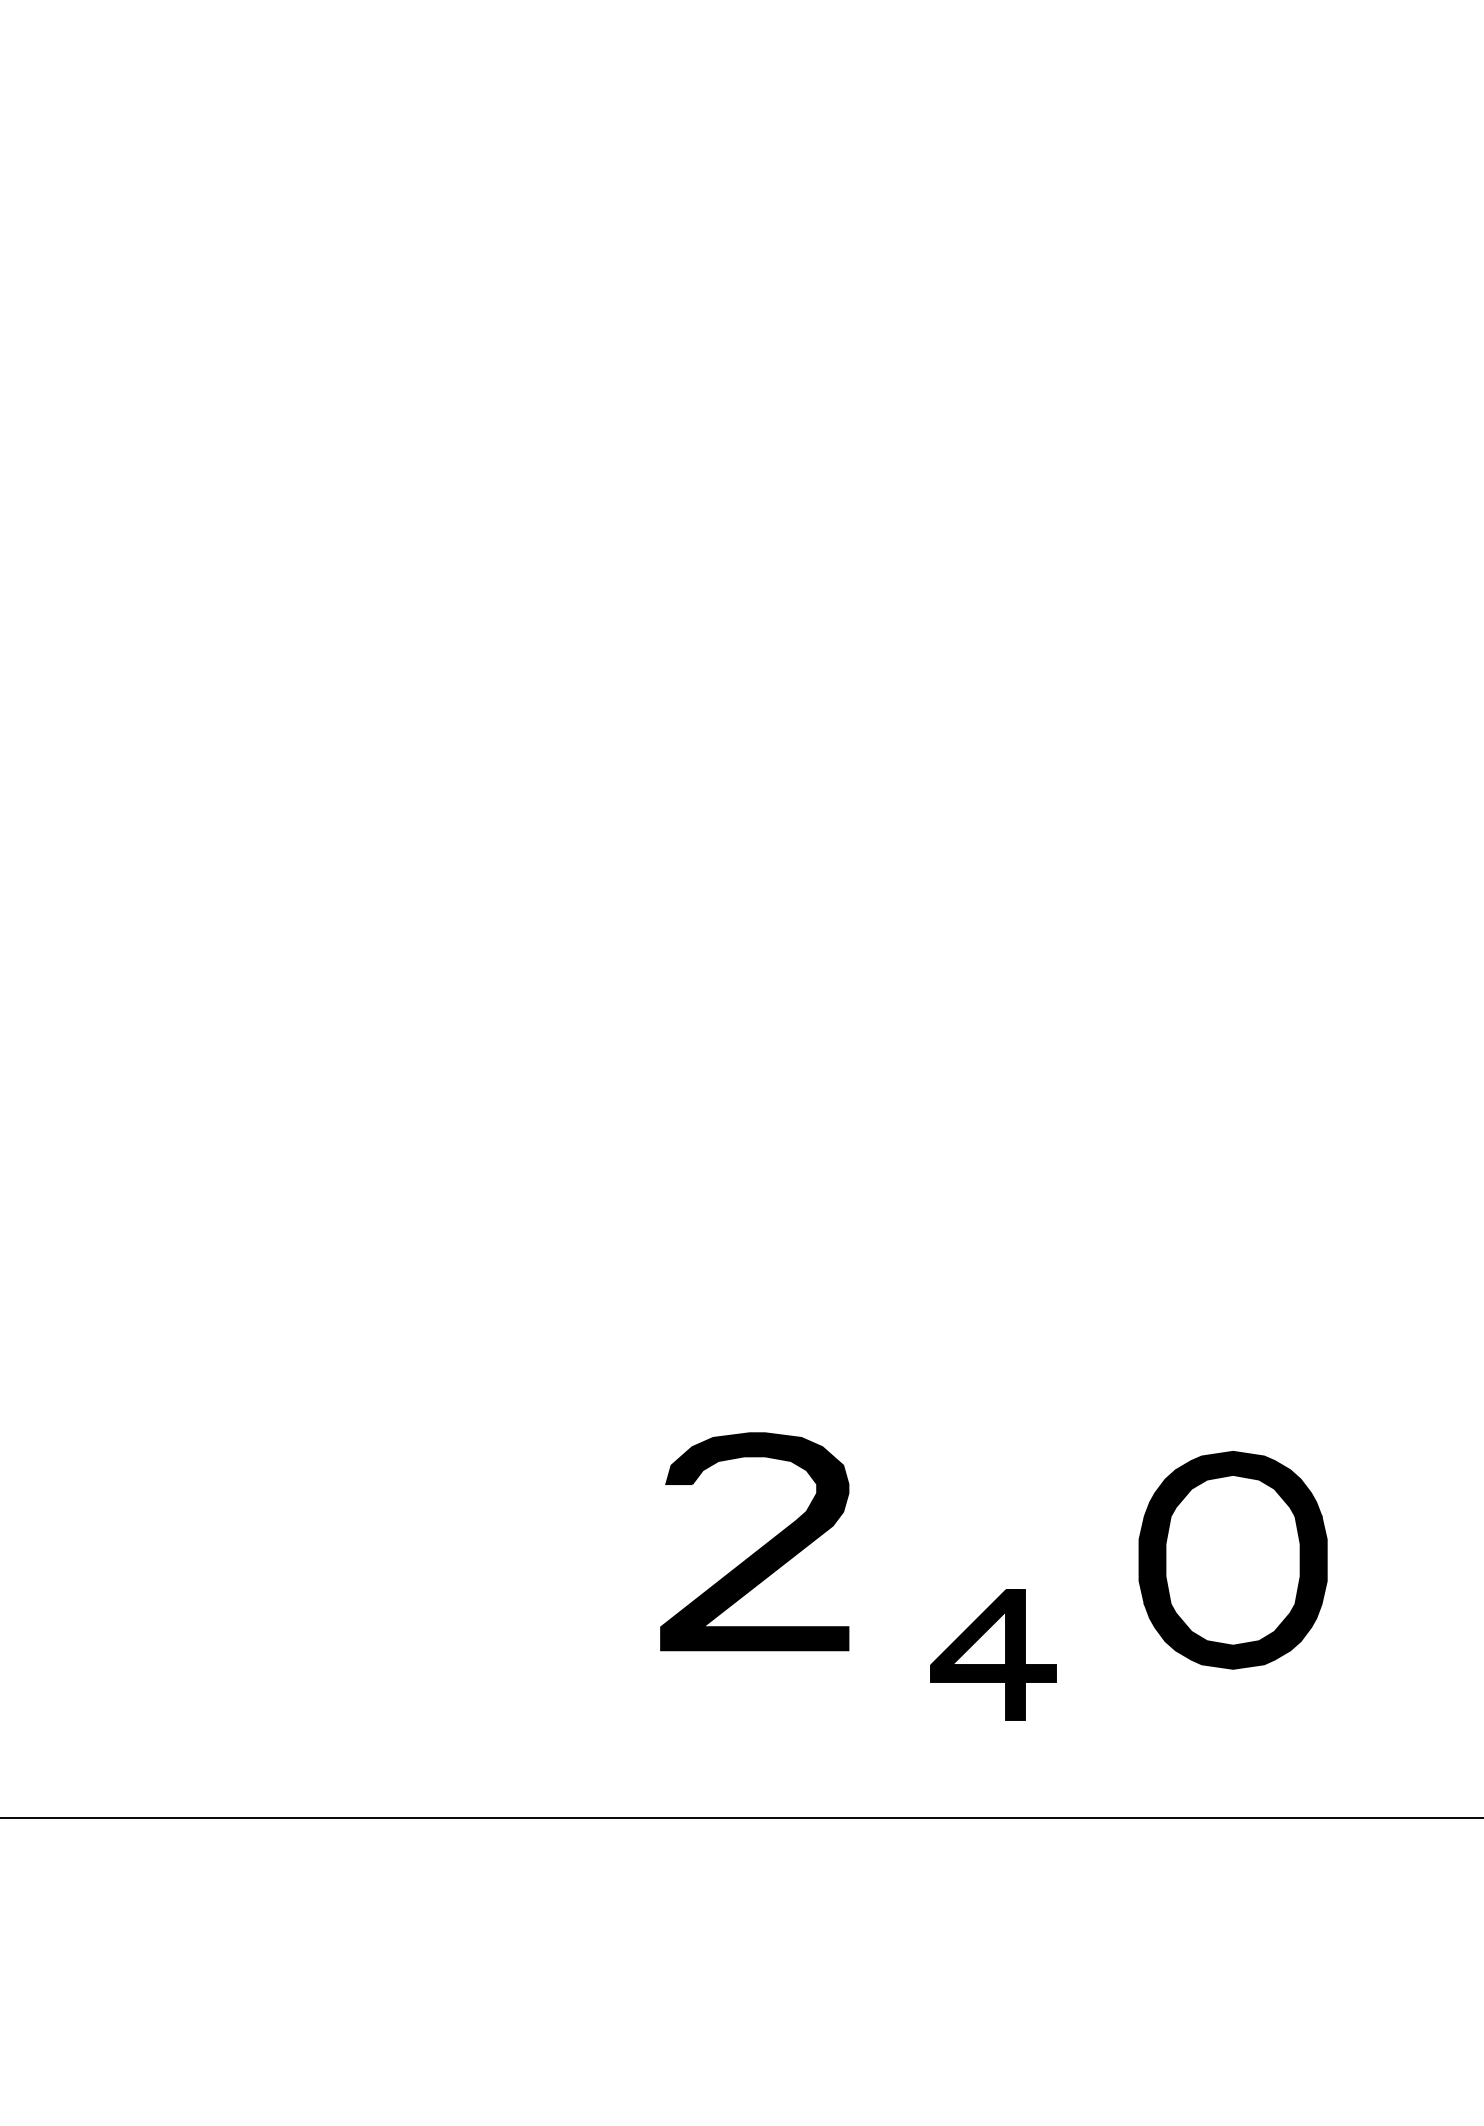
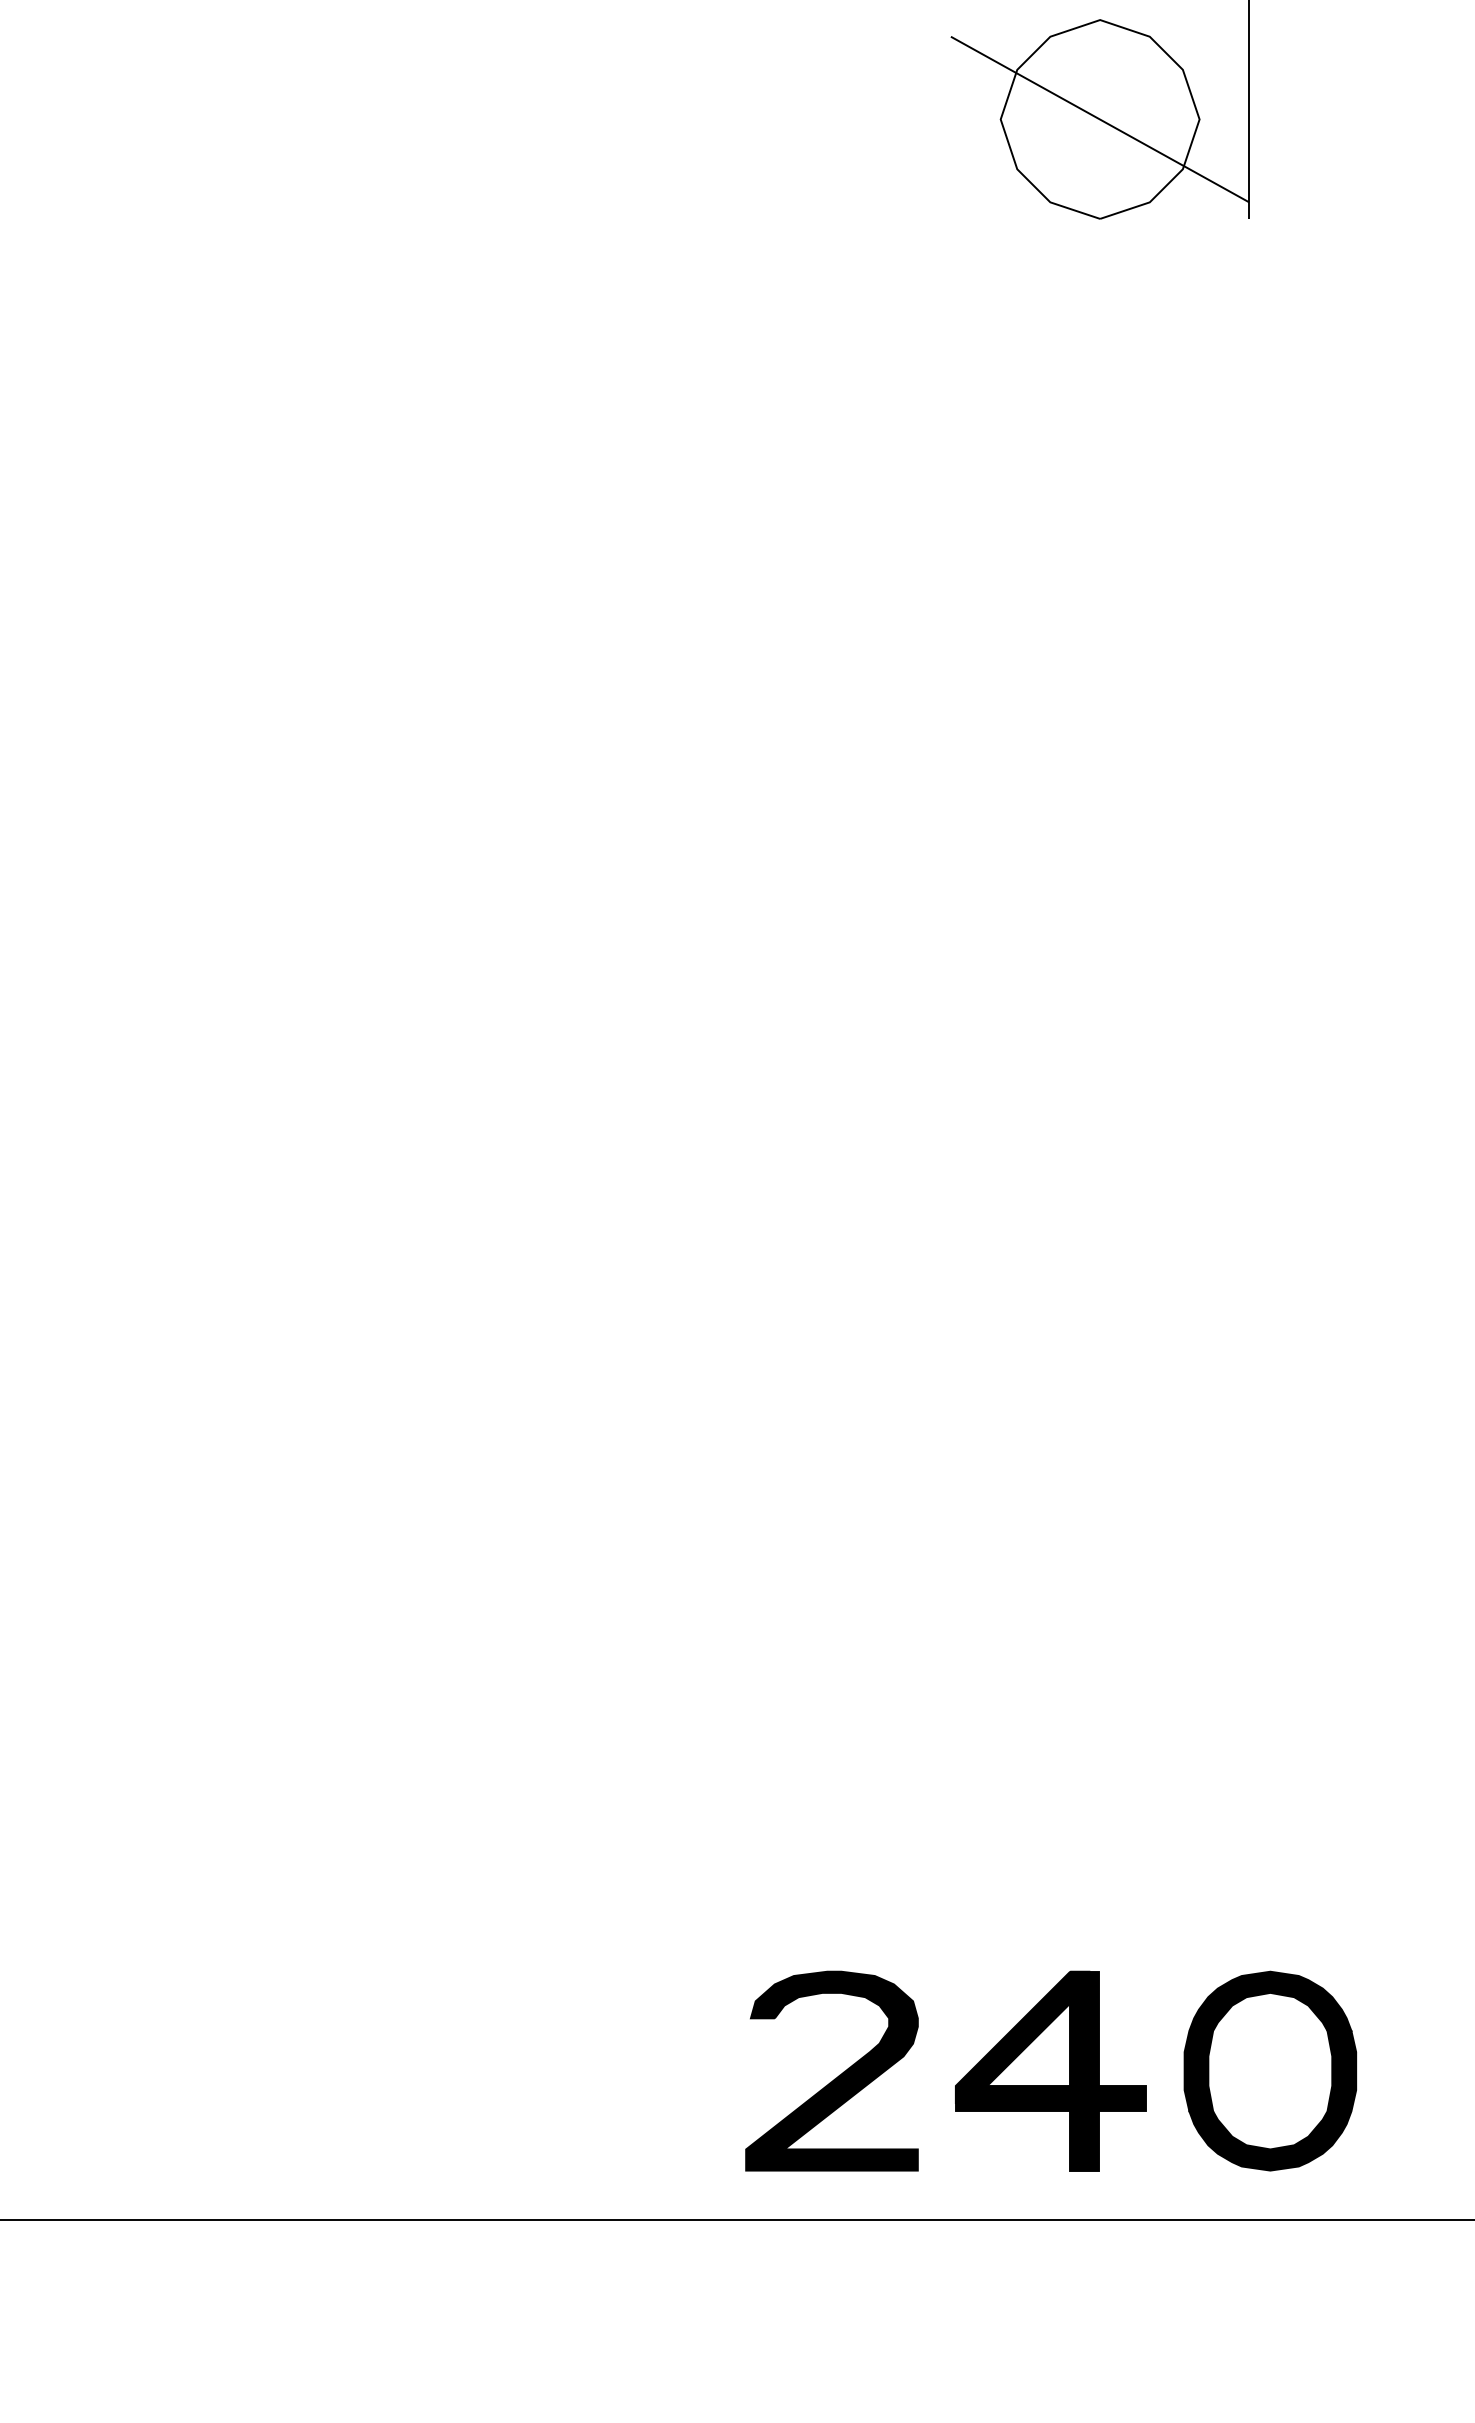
part: (760, 1547) -> (837, 2076), moved
part: (1233, 1559) -> (1270, 2070), moved
part: (993, 1654) -> (1050, 2070), size x1.67

